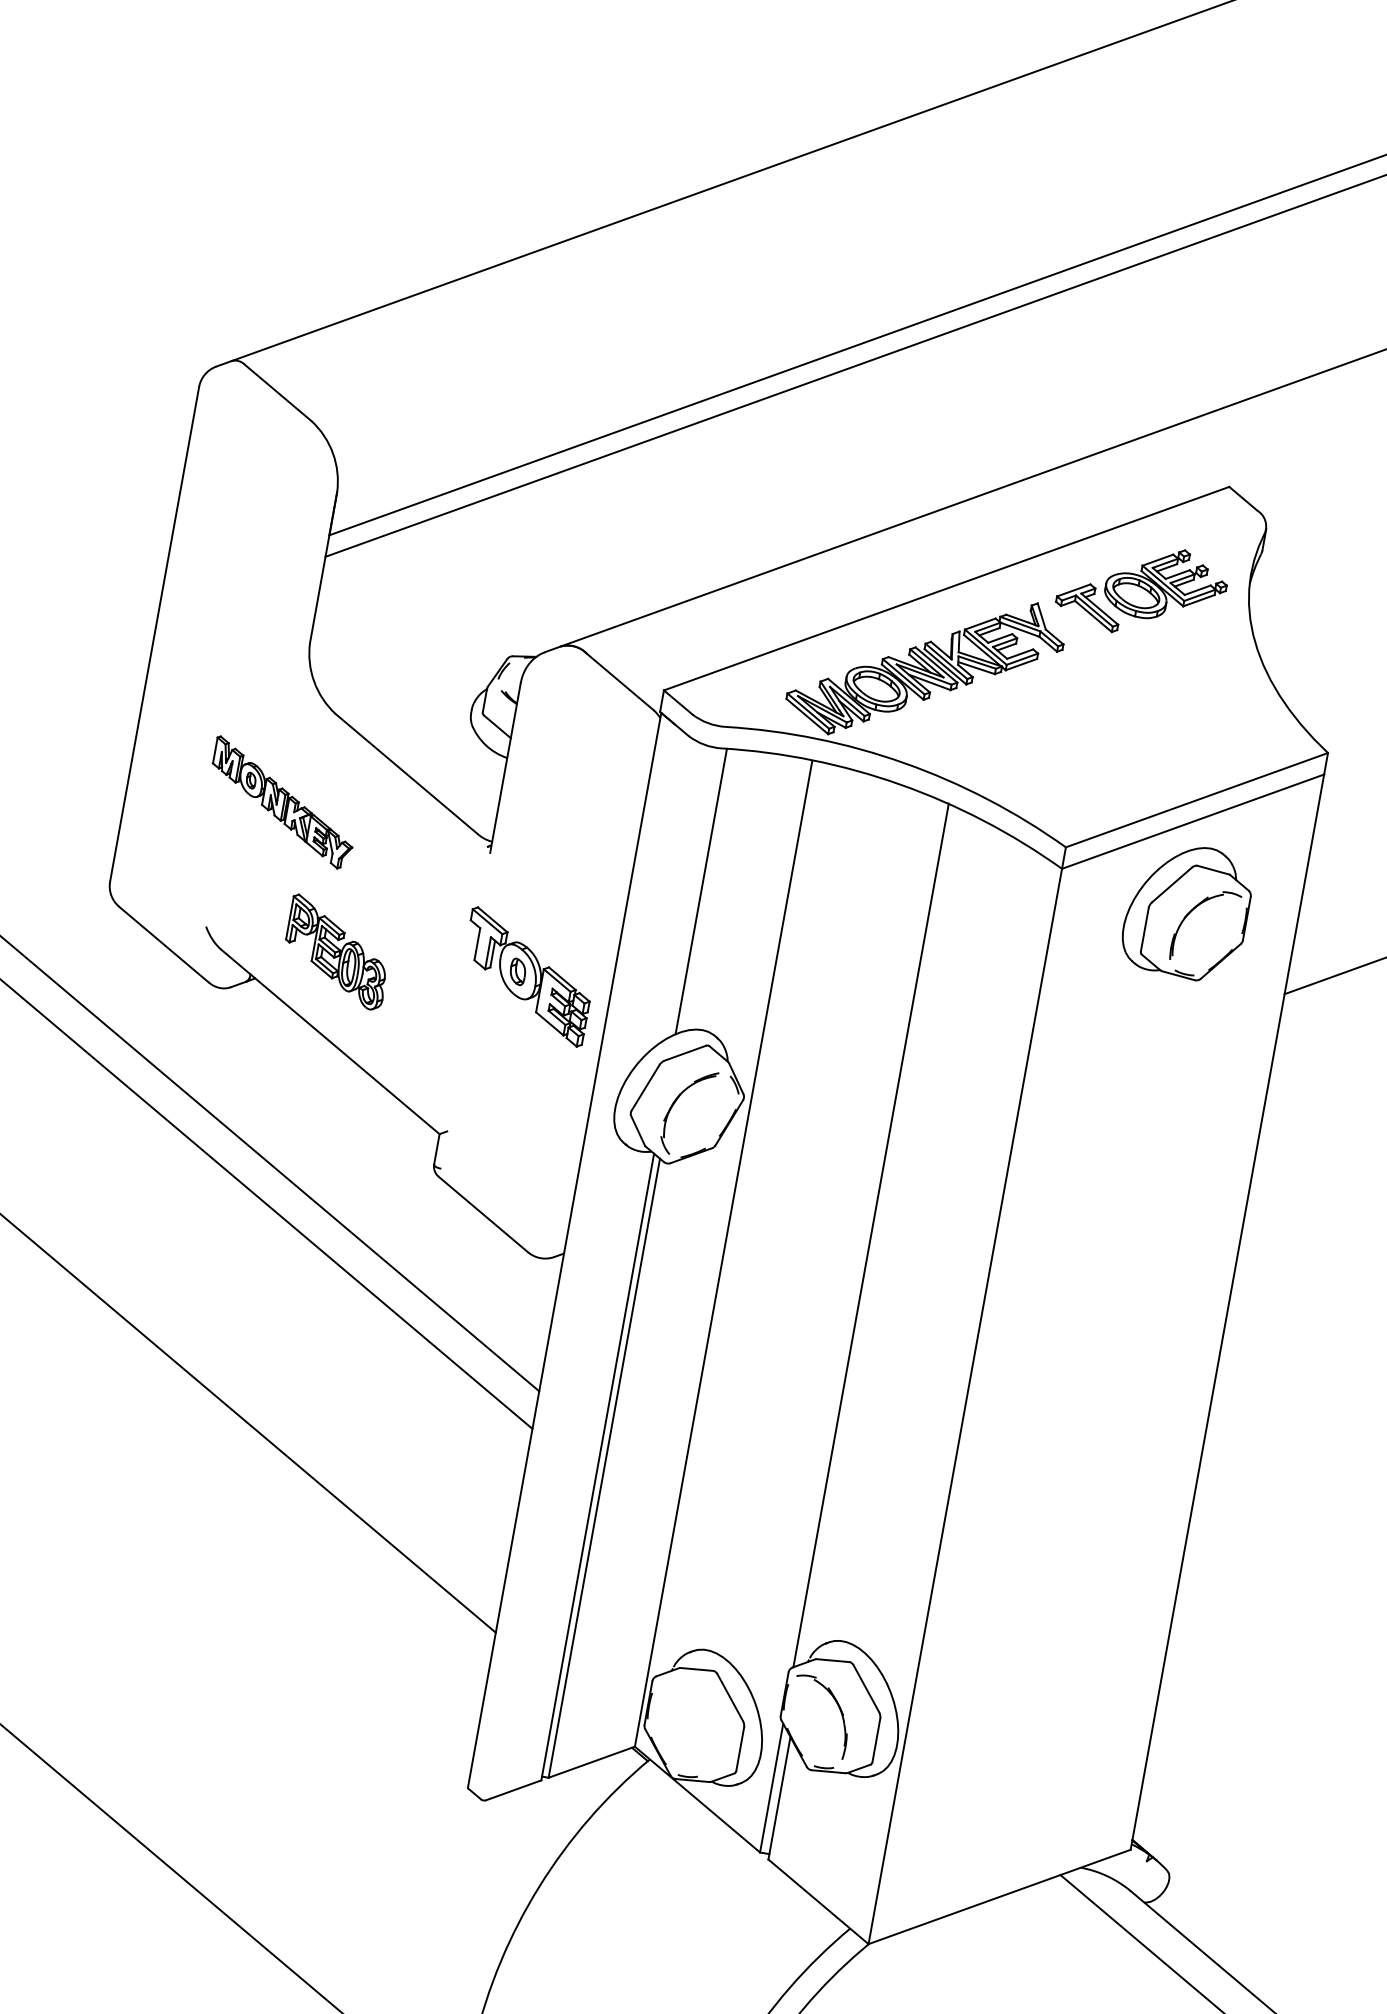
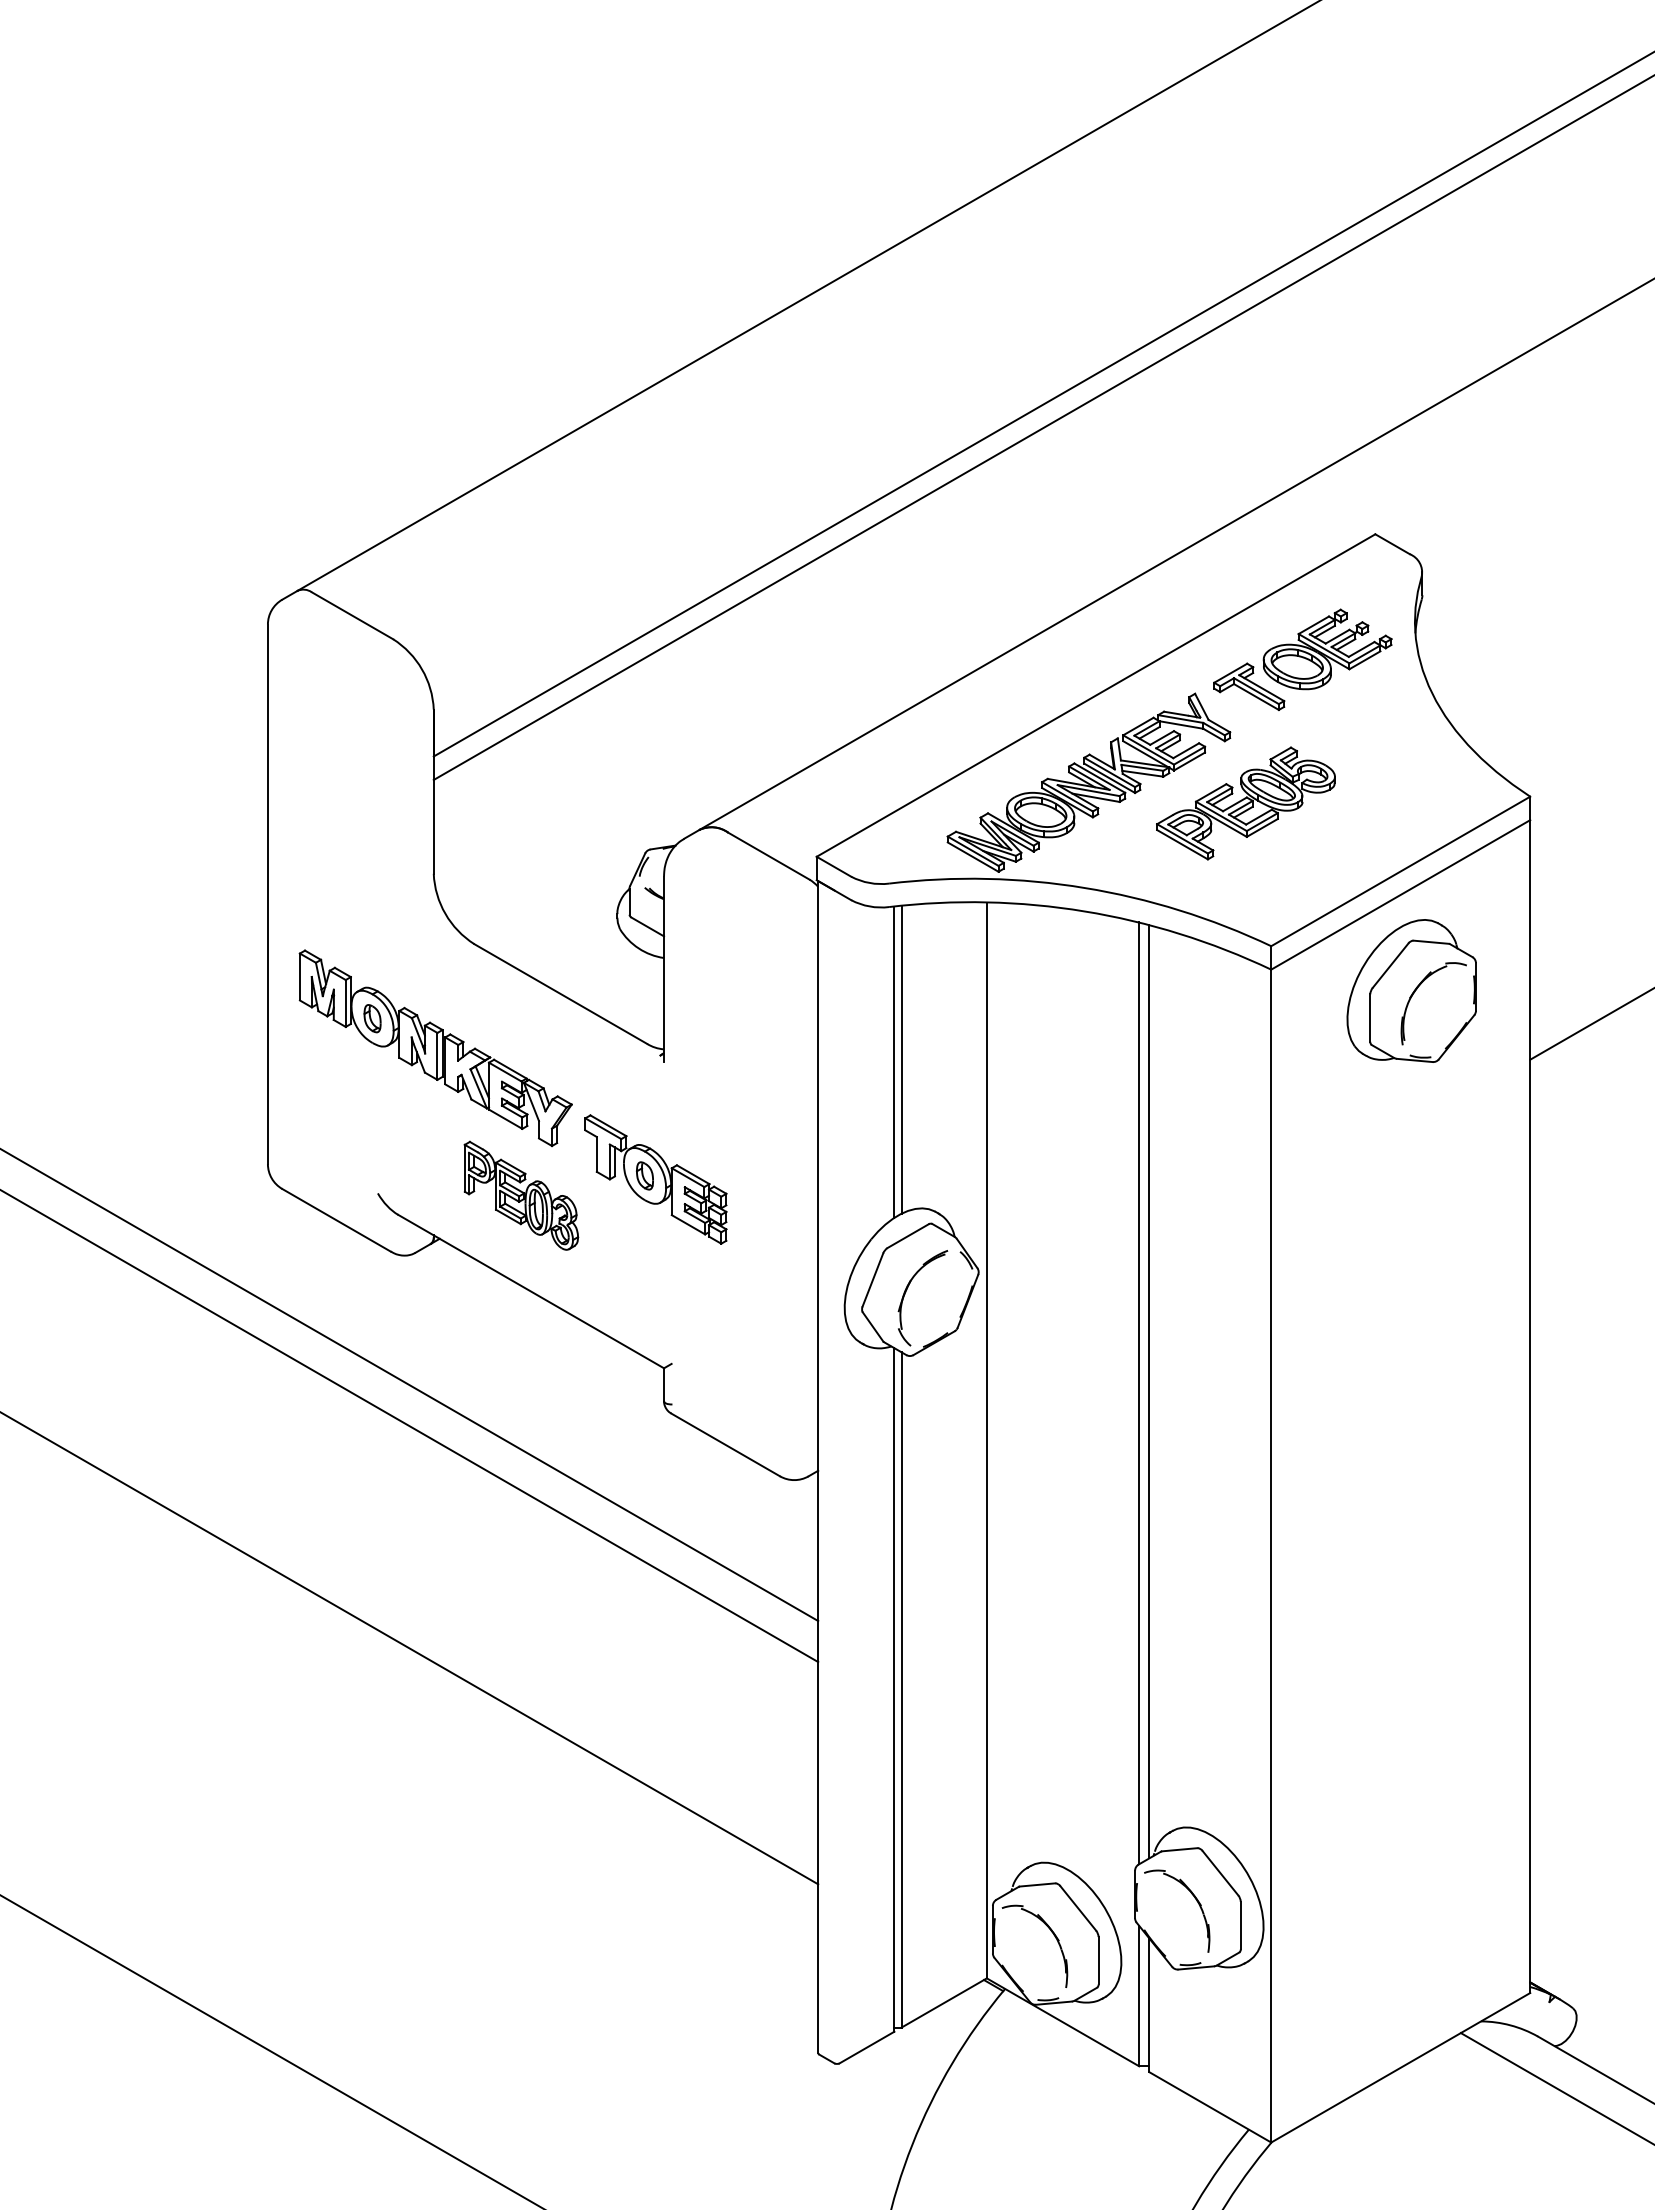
part: (1065, 712) -> (1245, 803), added
part: (282, 803) -> (435, 1048), size x1.67
line: (708, 890) -> (901, 1059), added
part: (527, 976) -> (655, 1179), moved
line: (880, 1235) -> (1149, 1391), added
part: (701, 1715) -> (1051, 1932), added

